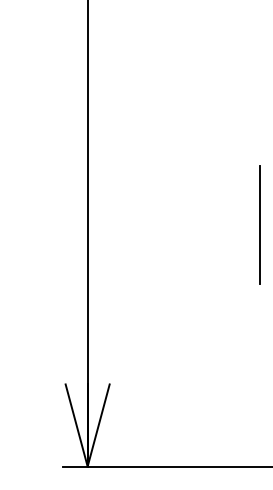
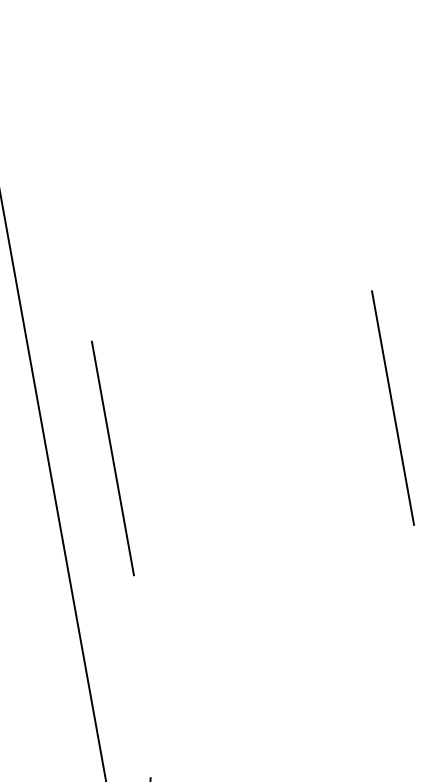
line: (118, 224) -> (111, 457), added

